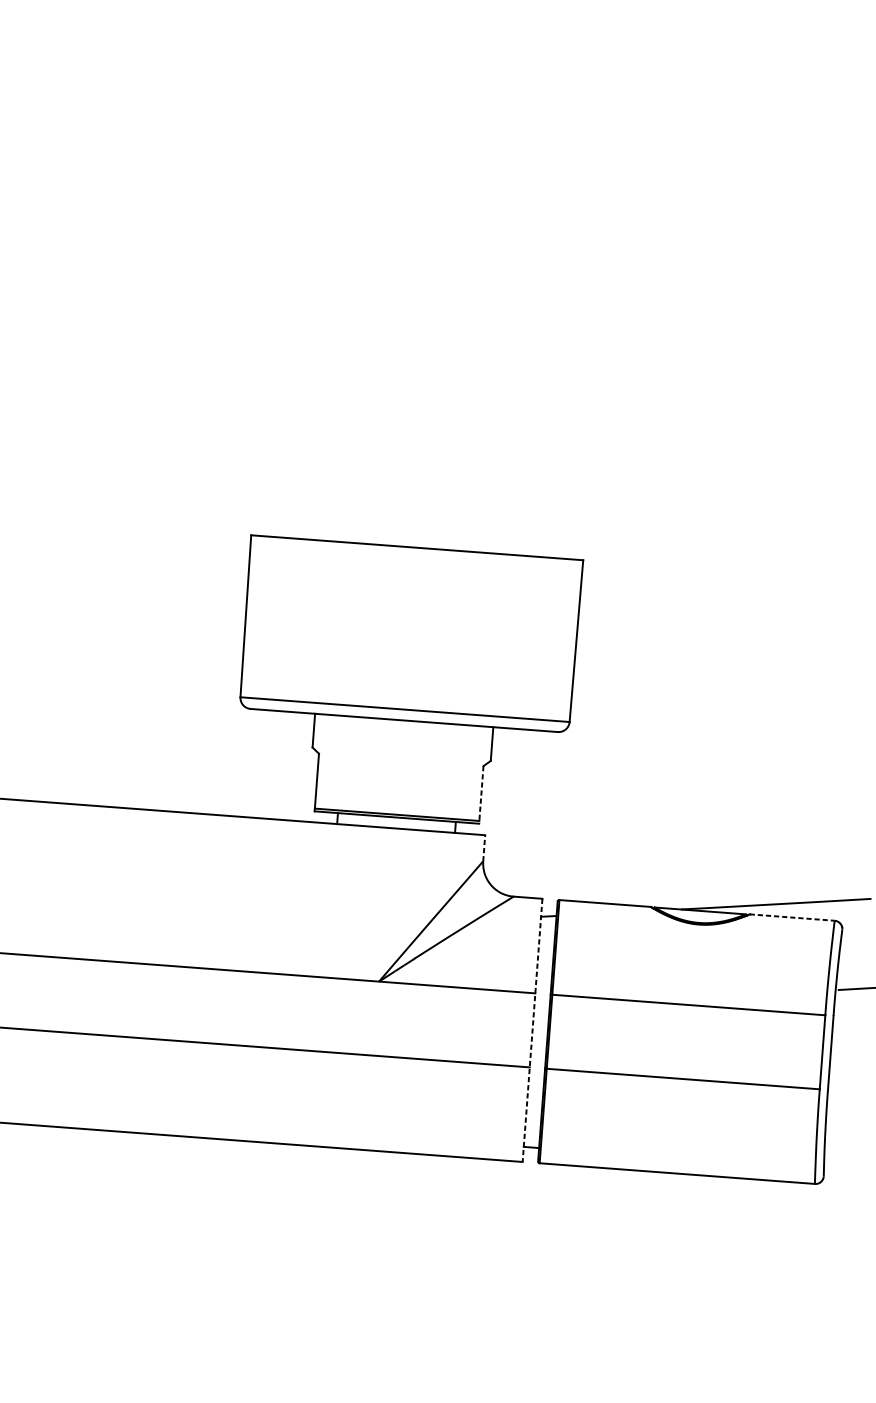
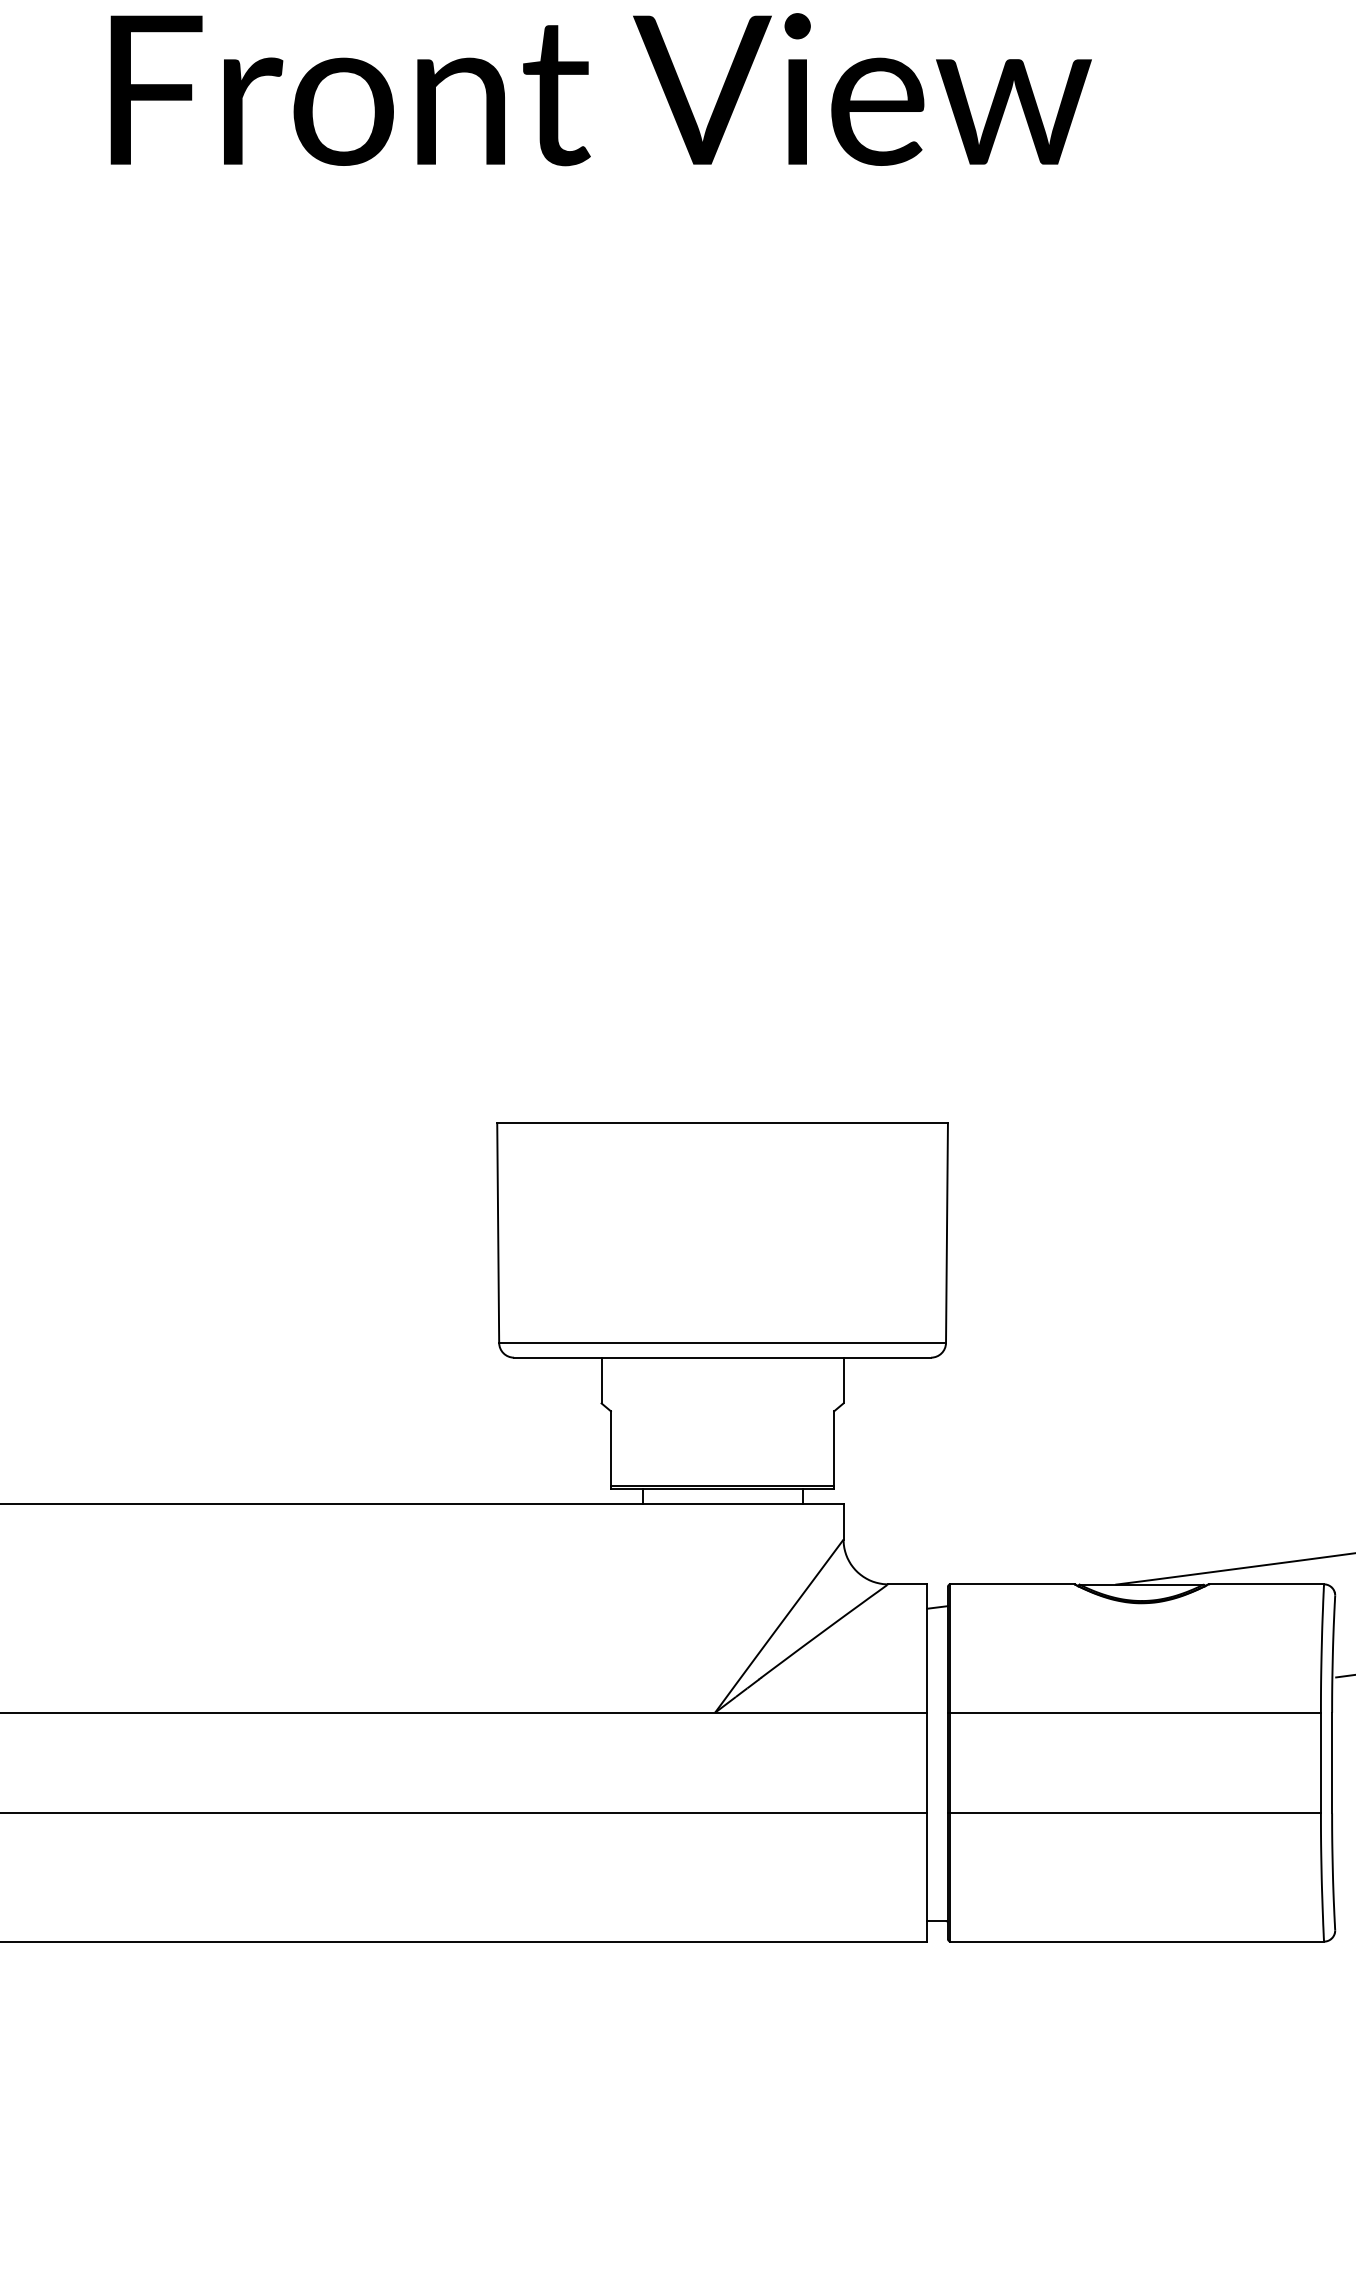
line: (481, 795) -> (834, 1450), dashed -> solid
line: (484, 847) -> (843, 1521), dashed -> solid
line: (792, 917) -> (1266, 1584), dashed -> solid
line: (532, 1030) -> (927, 1762), dashed -> solid

